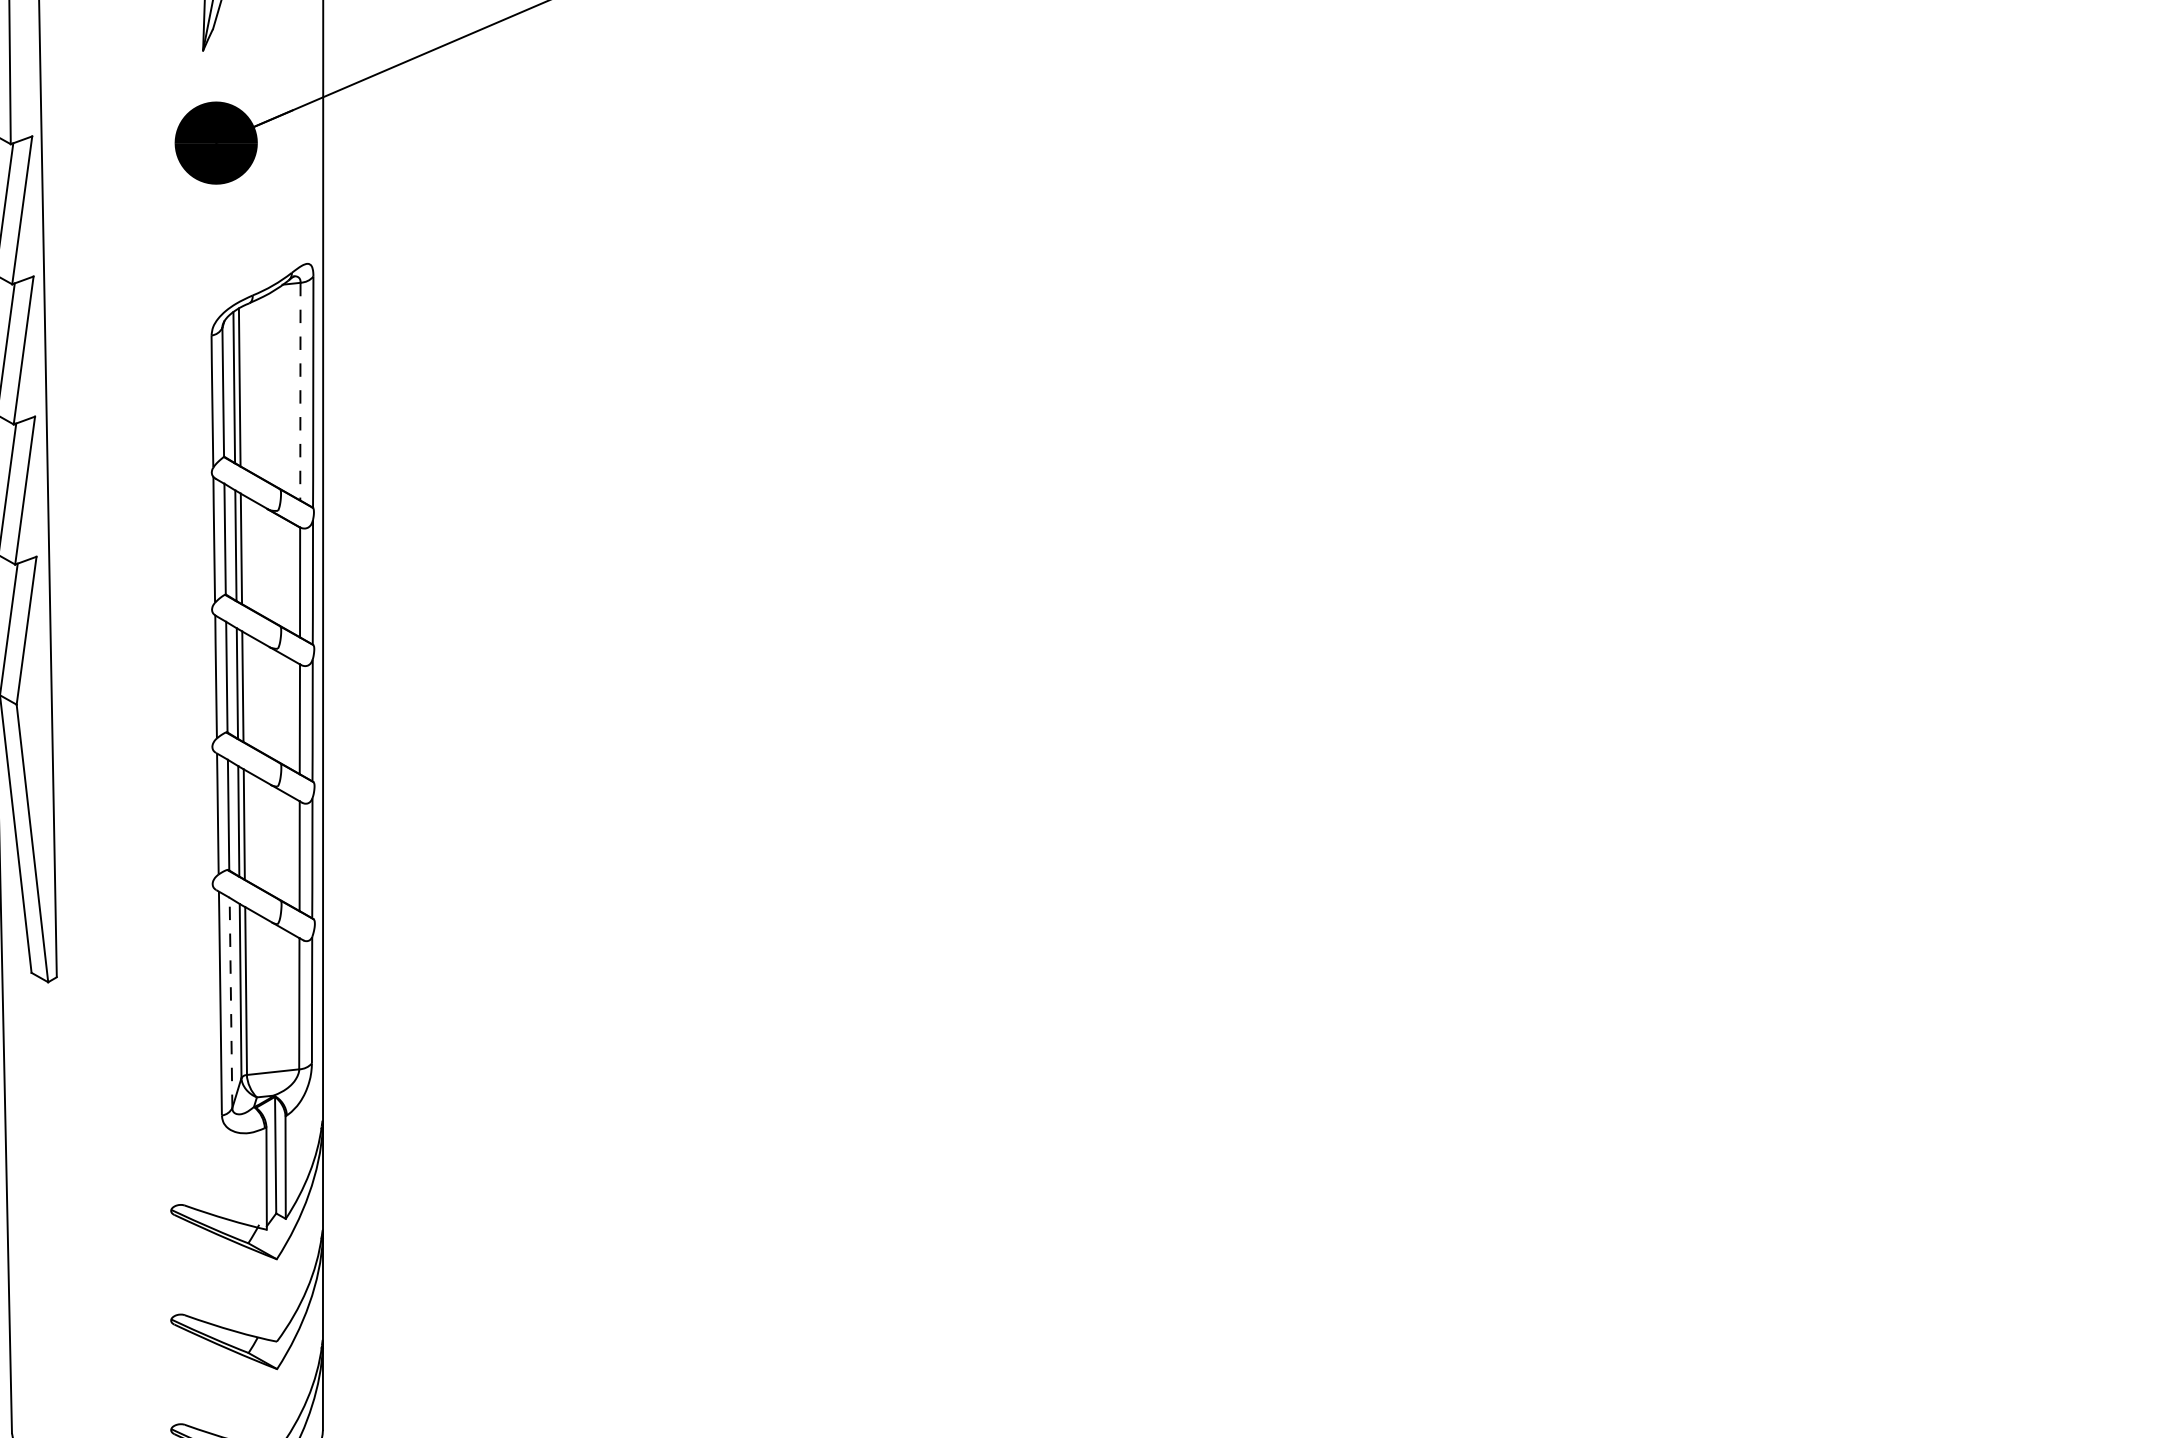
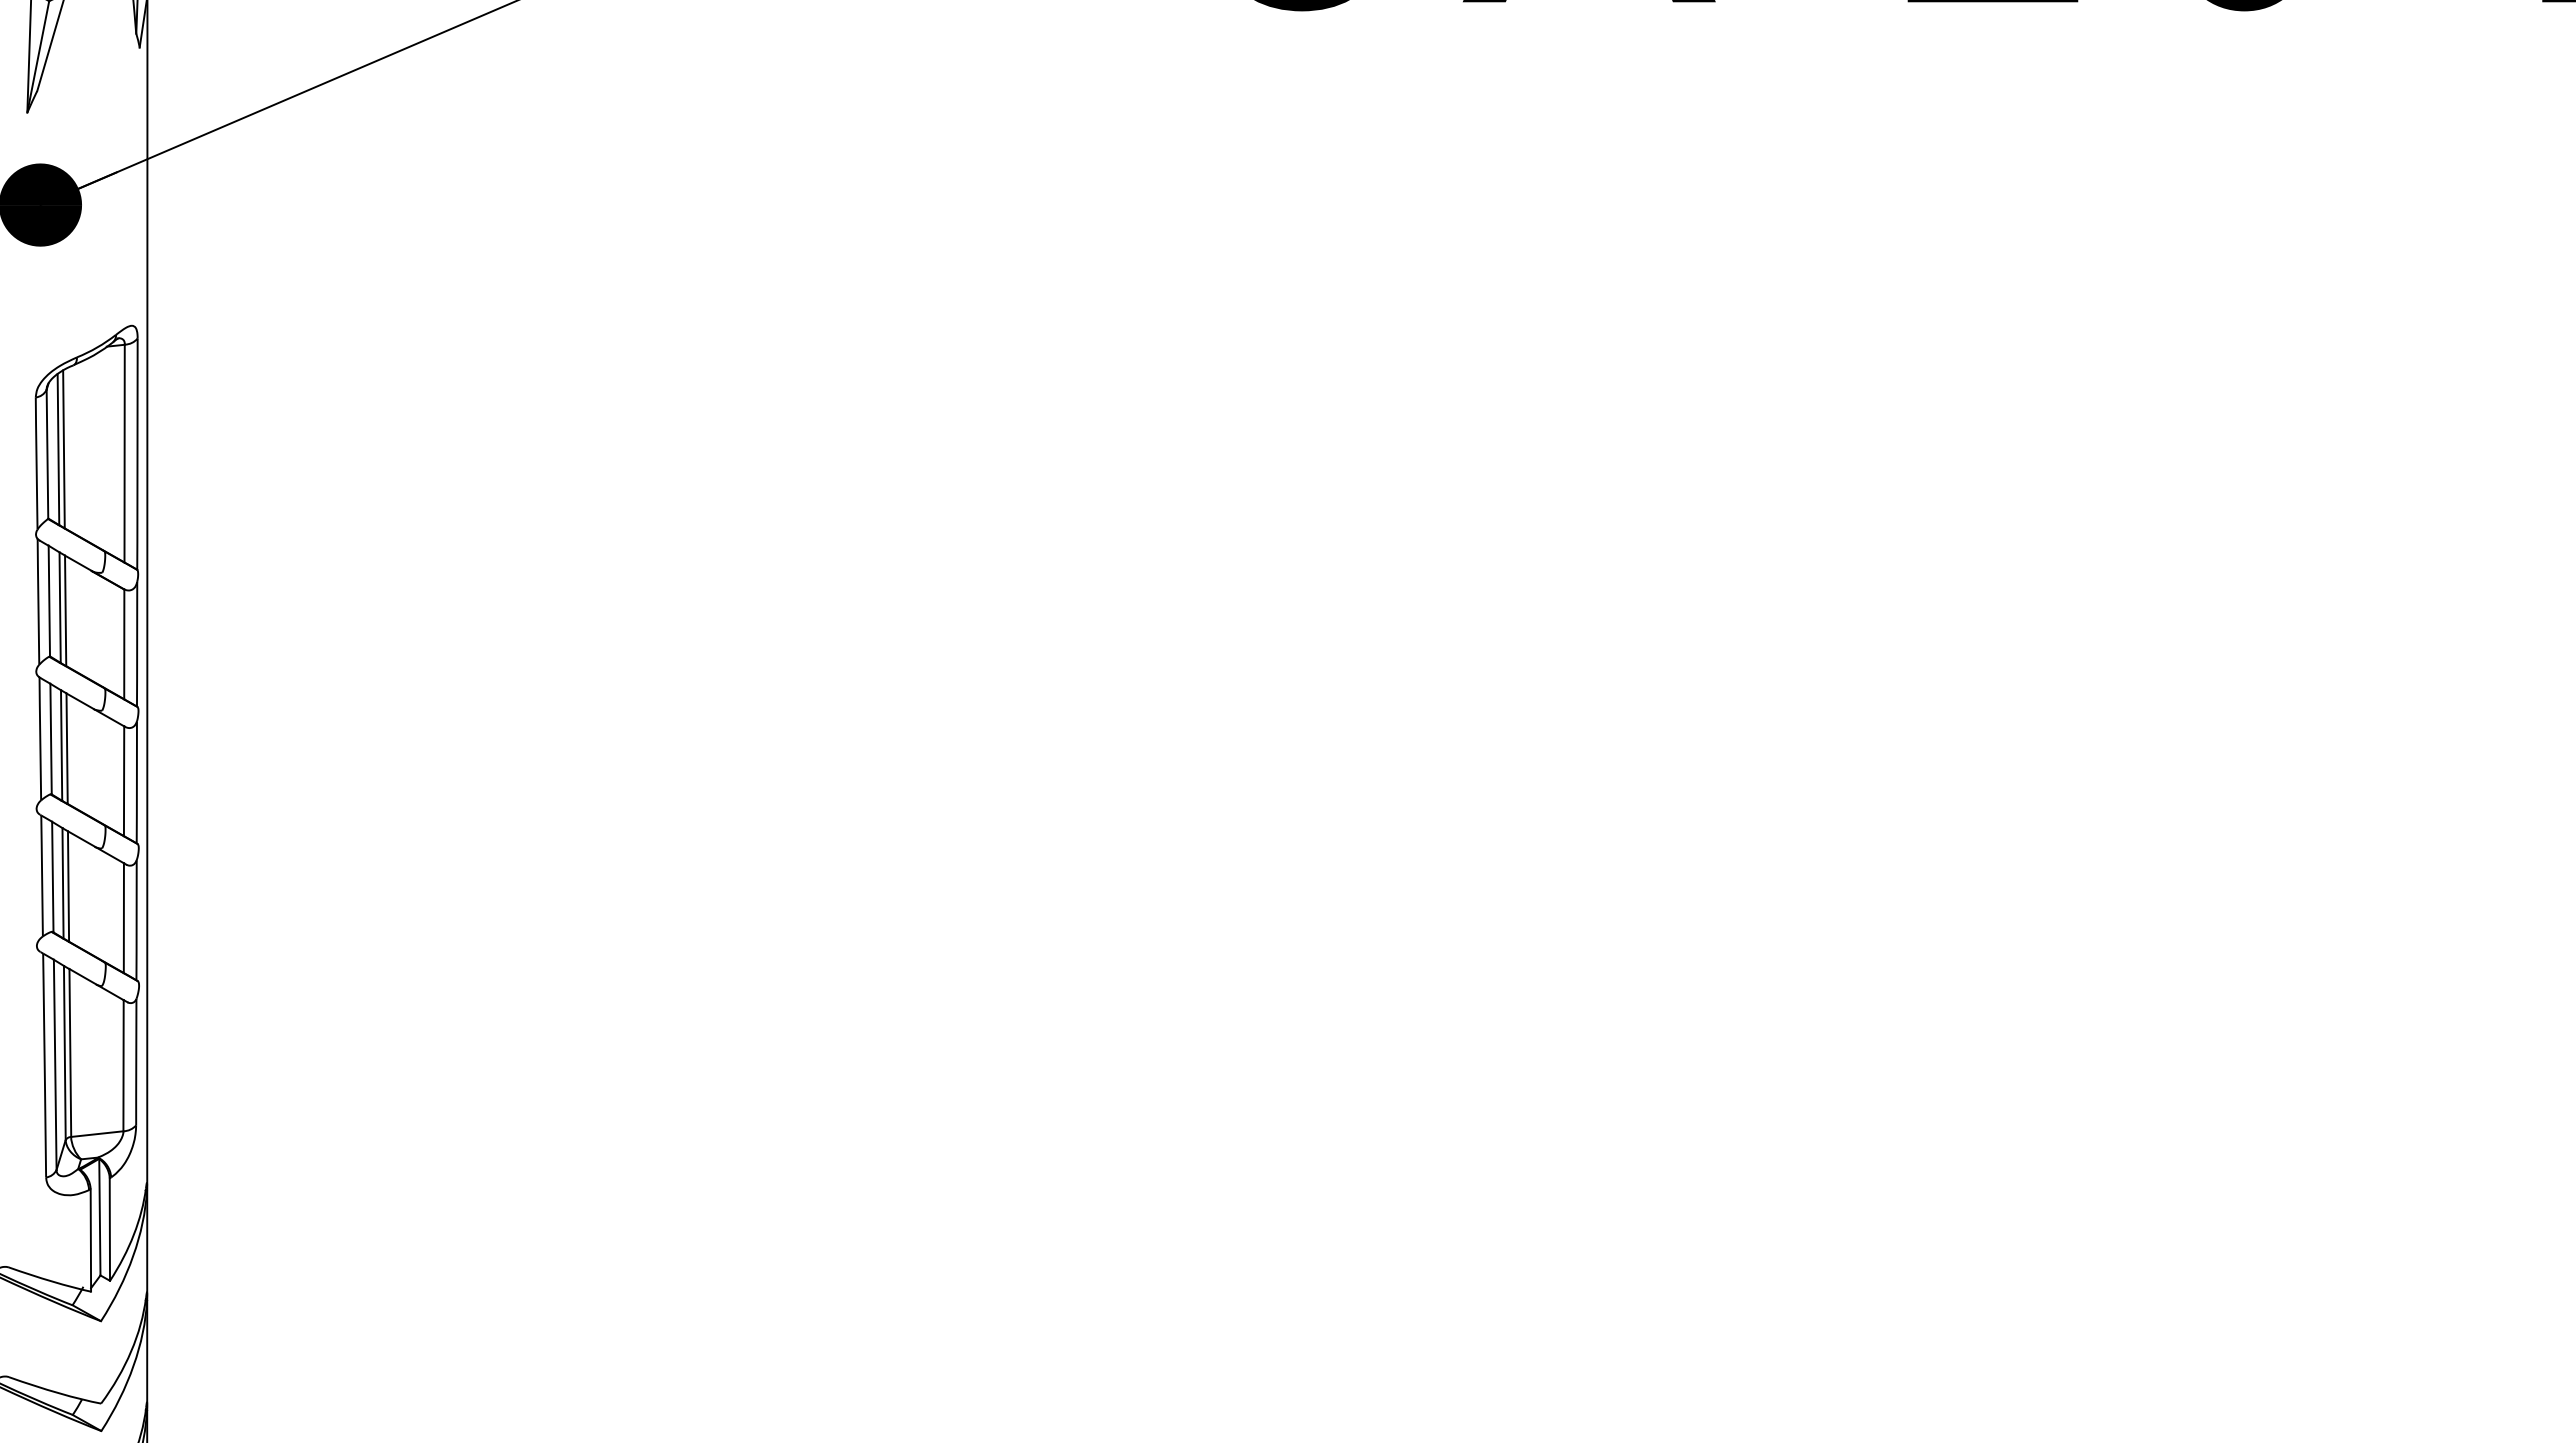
line: (300, 391) -> (124, 453), dashed -> solid
line: (231, 1002) -> (55, 1064), dashed -> solid

